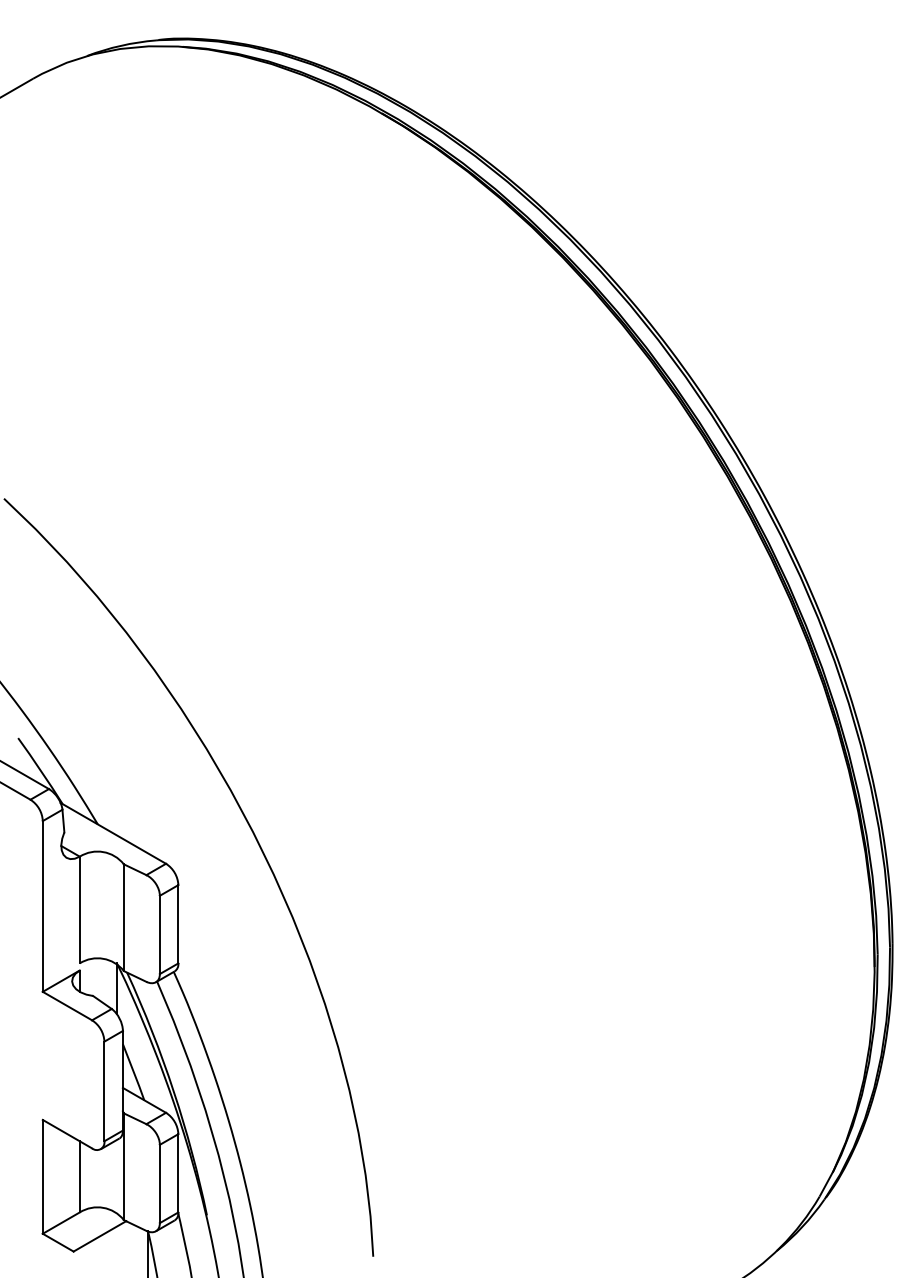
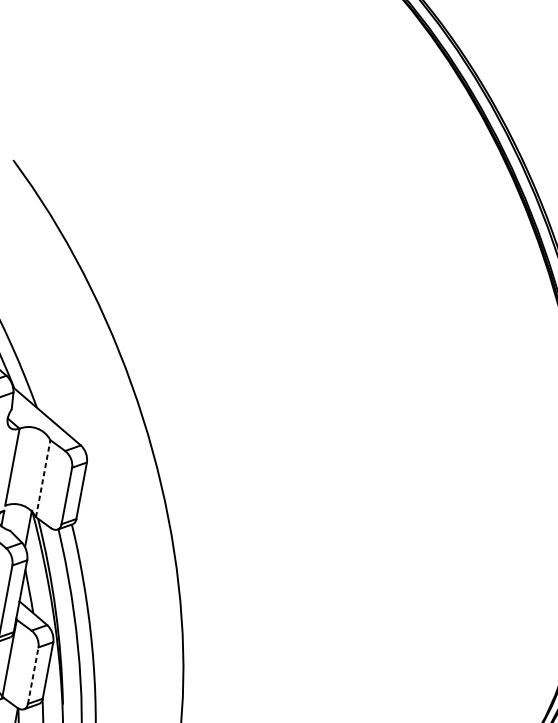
line: (123, 917) -> (42, 478), solid -> dashed
line: (159, 1183) -> (33, 675), solid -> dashed

